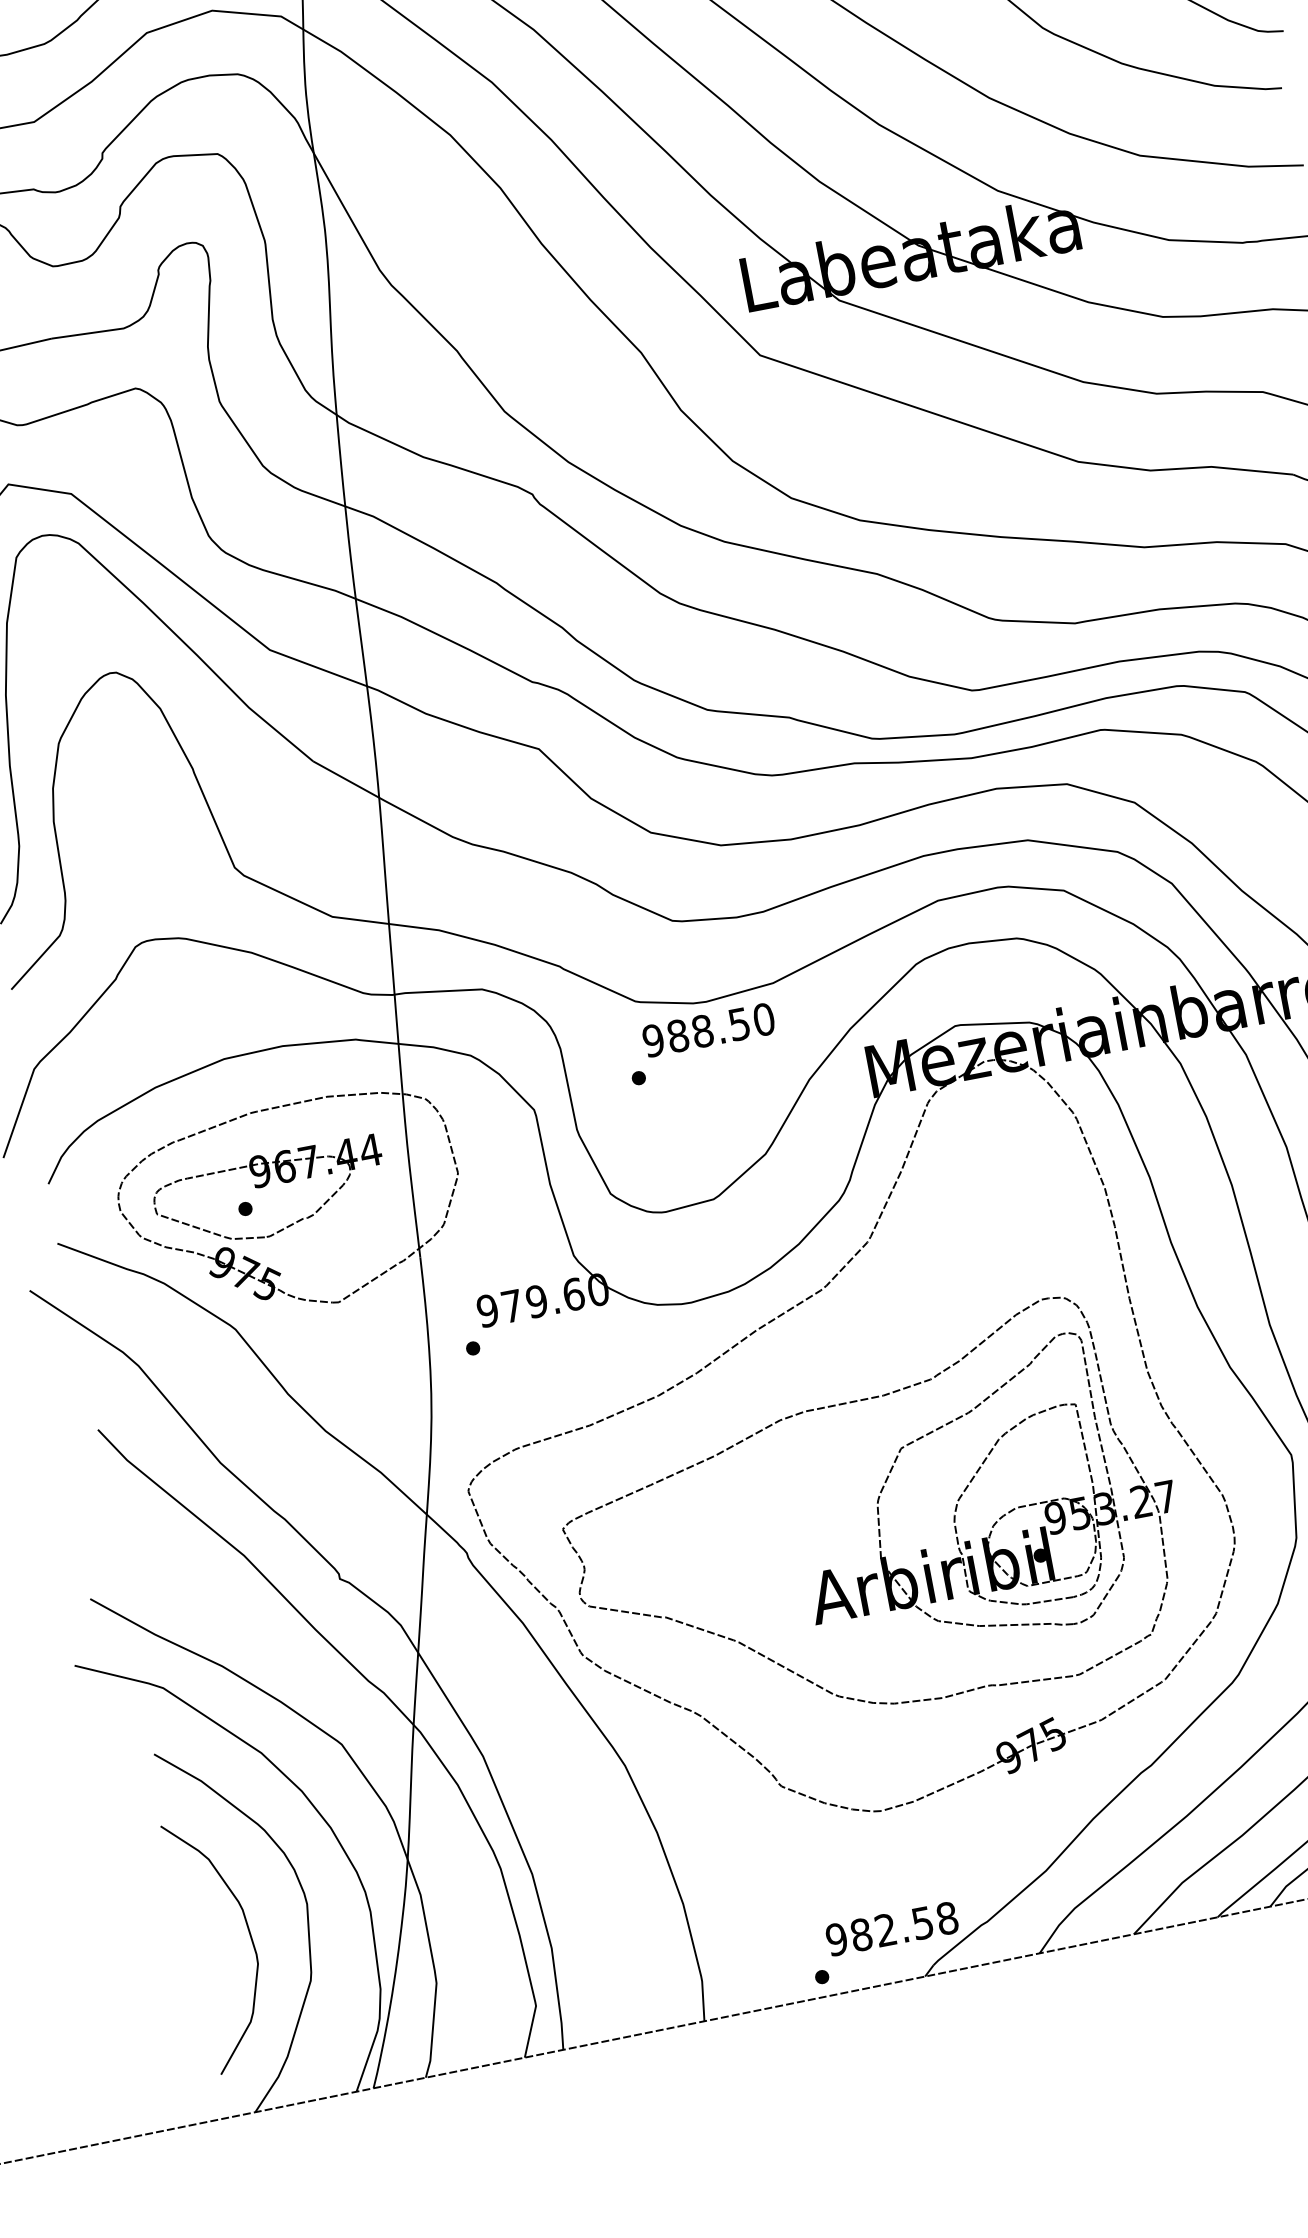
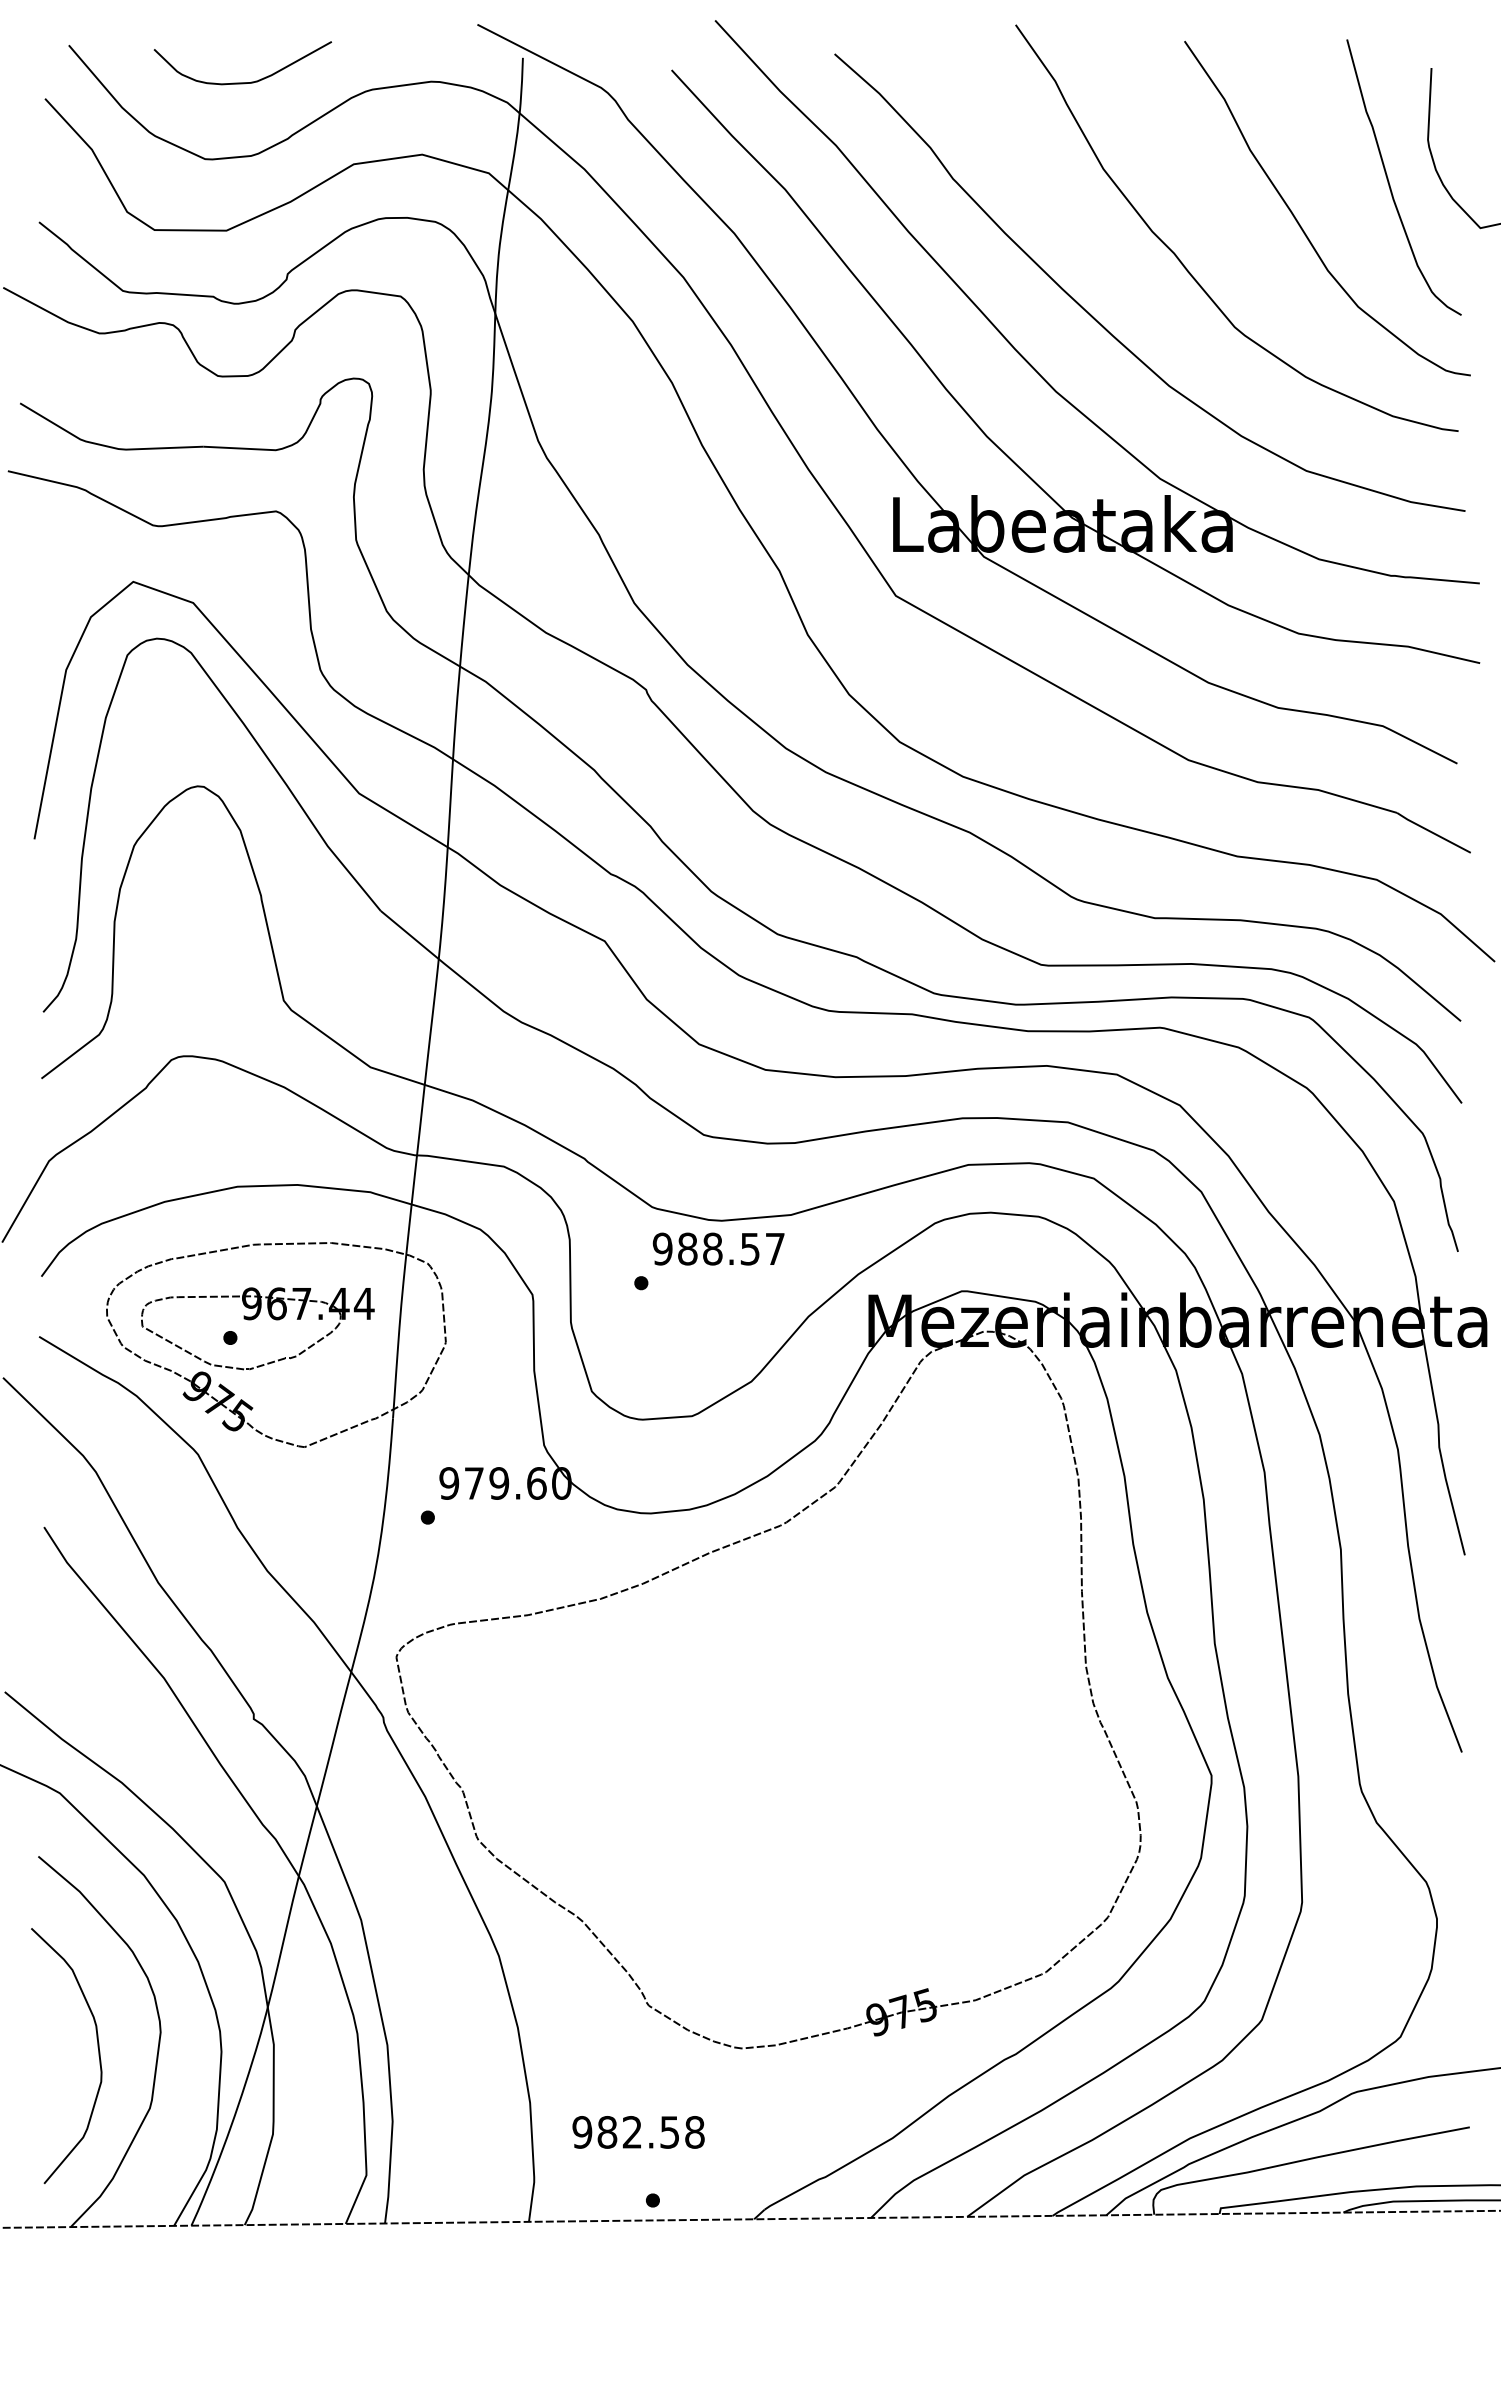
text: (764, 1018) -> (775, 1248), 988.50 -> 988.57
part: (877, 1521) -> (792, 1763), removed
text: (891, 1929) -> (638, 2132), moved

